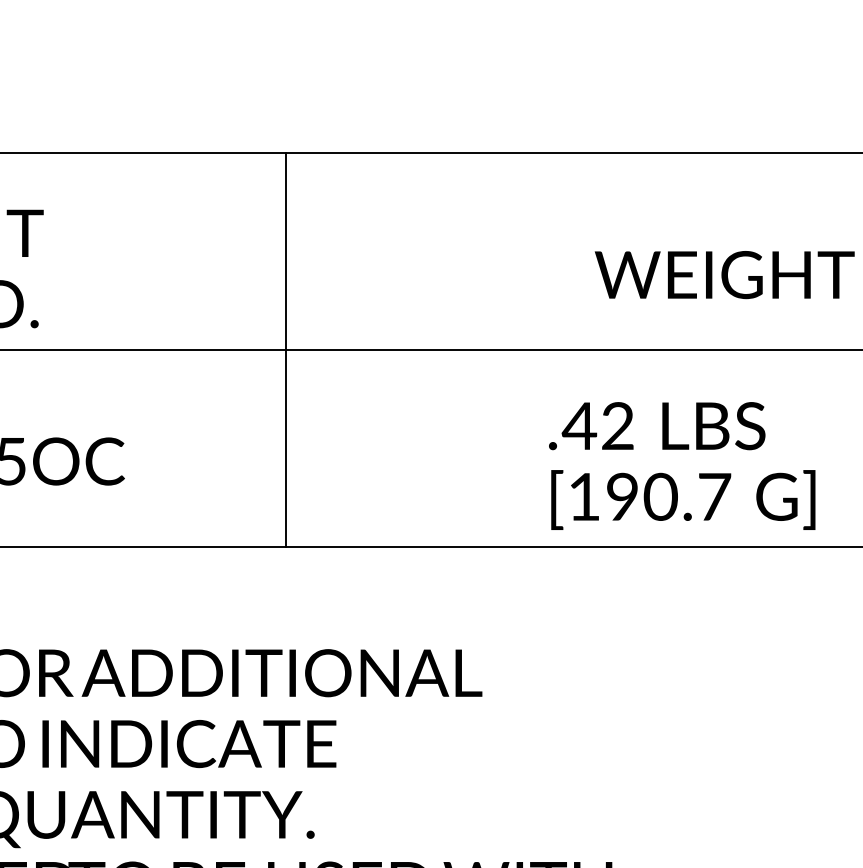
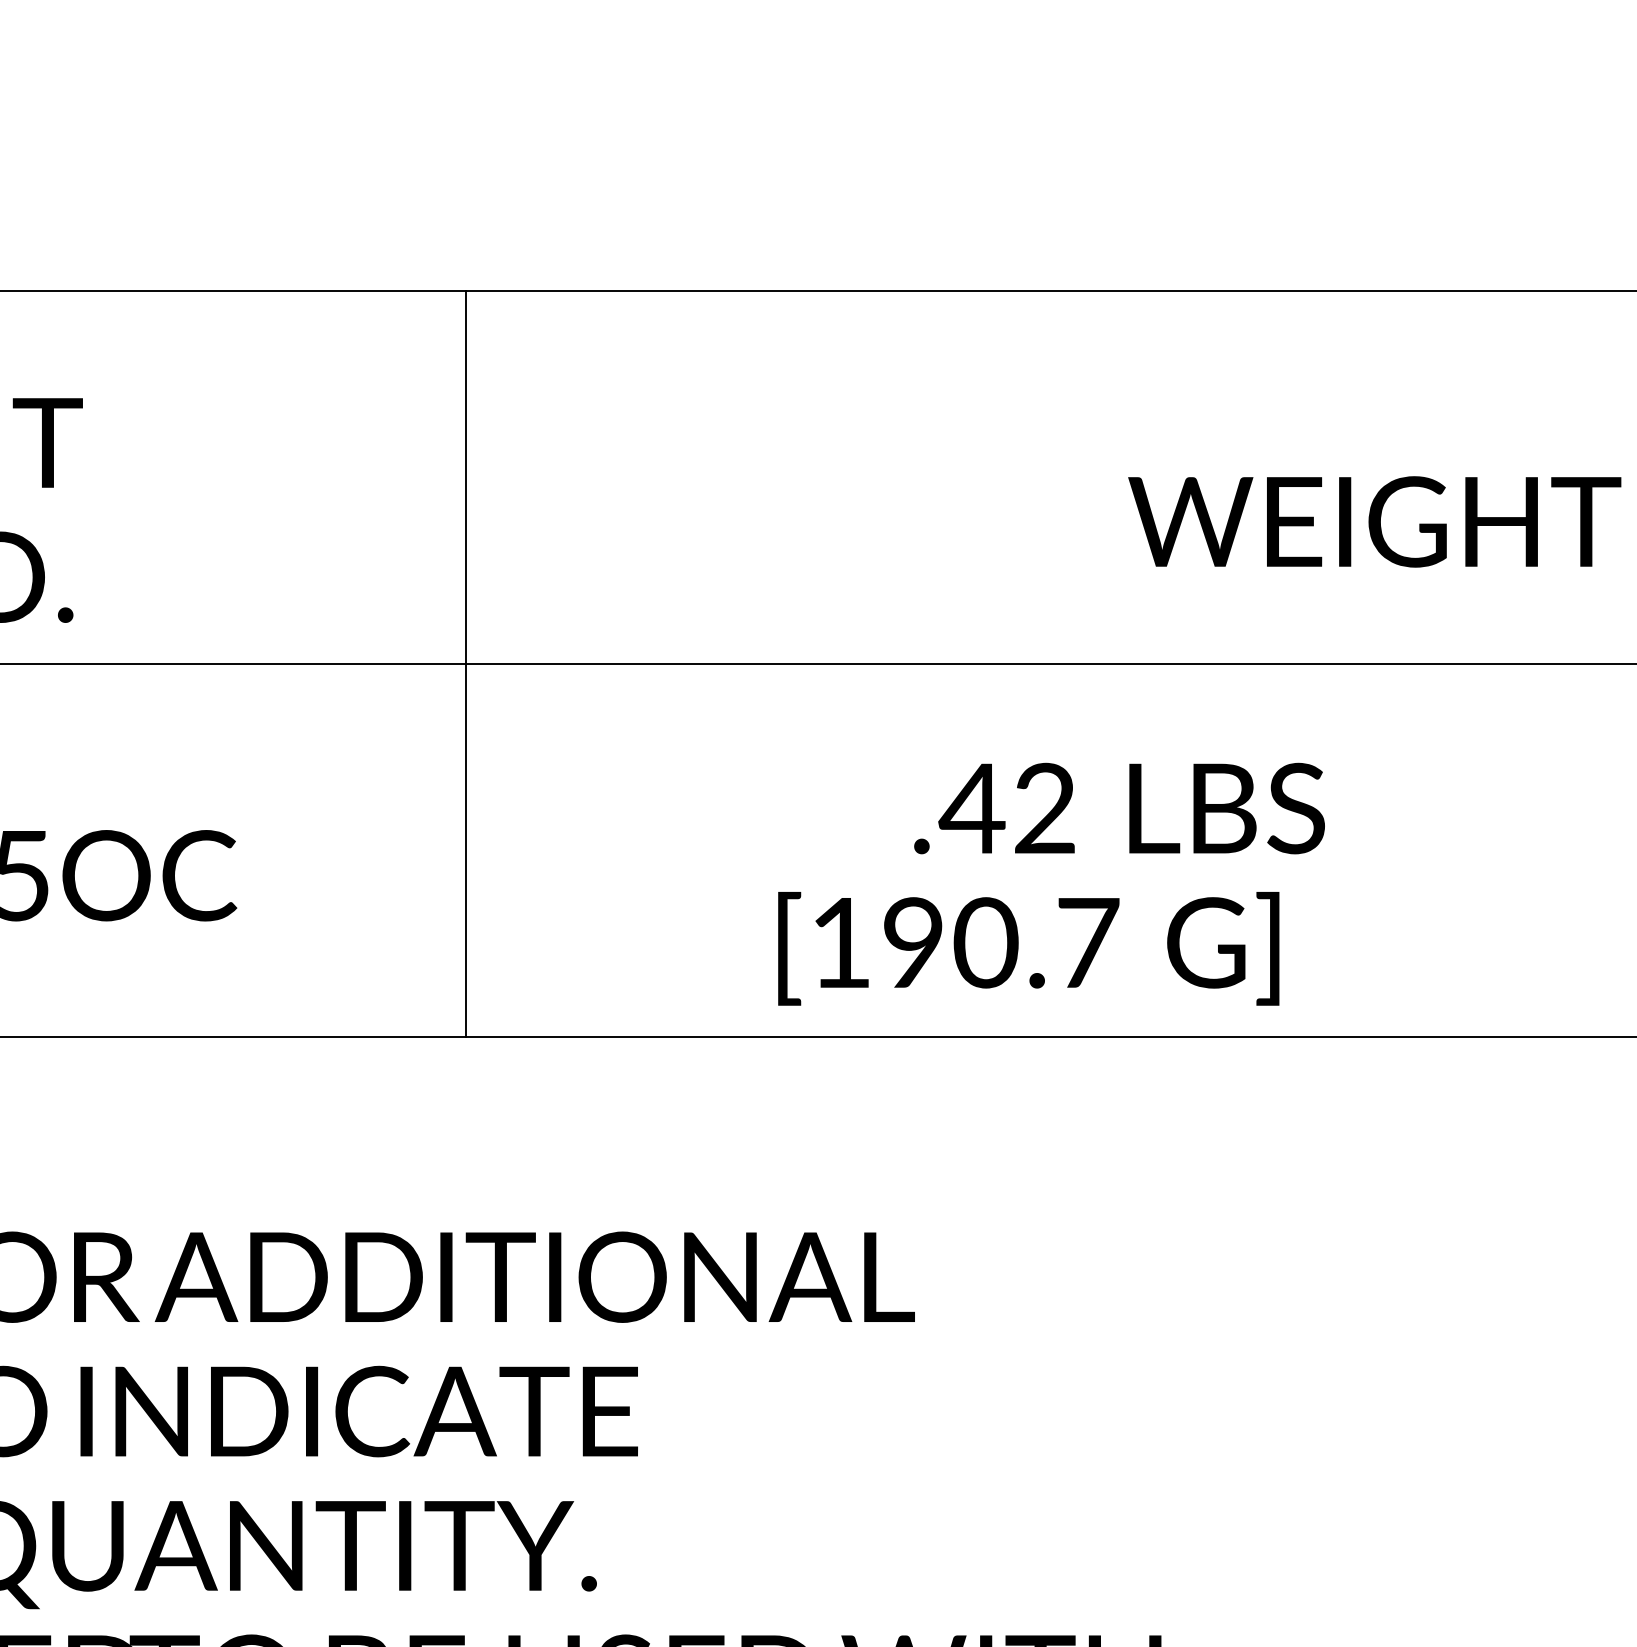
line: (285, 349) -> (465, 663), moved
text: (657, 426) -> (1120, 809), moved
text: (683, 499) -> (1029, 947), moved

